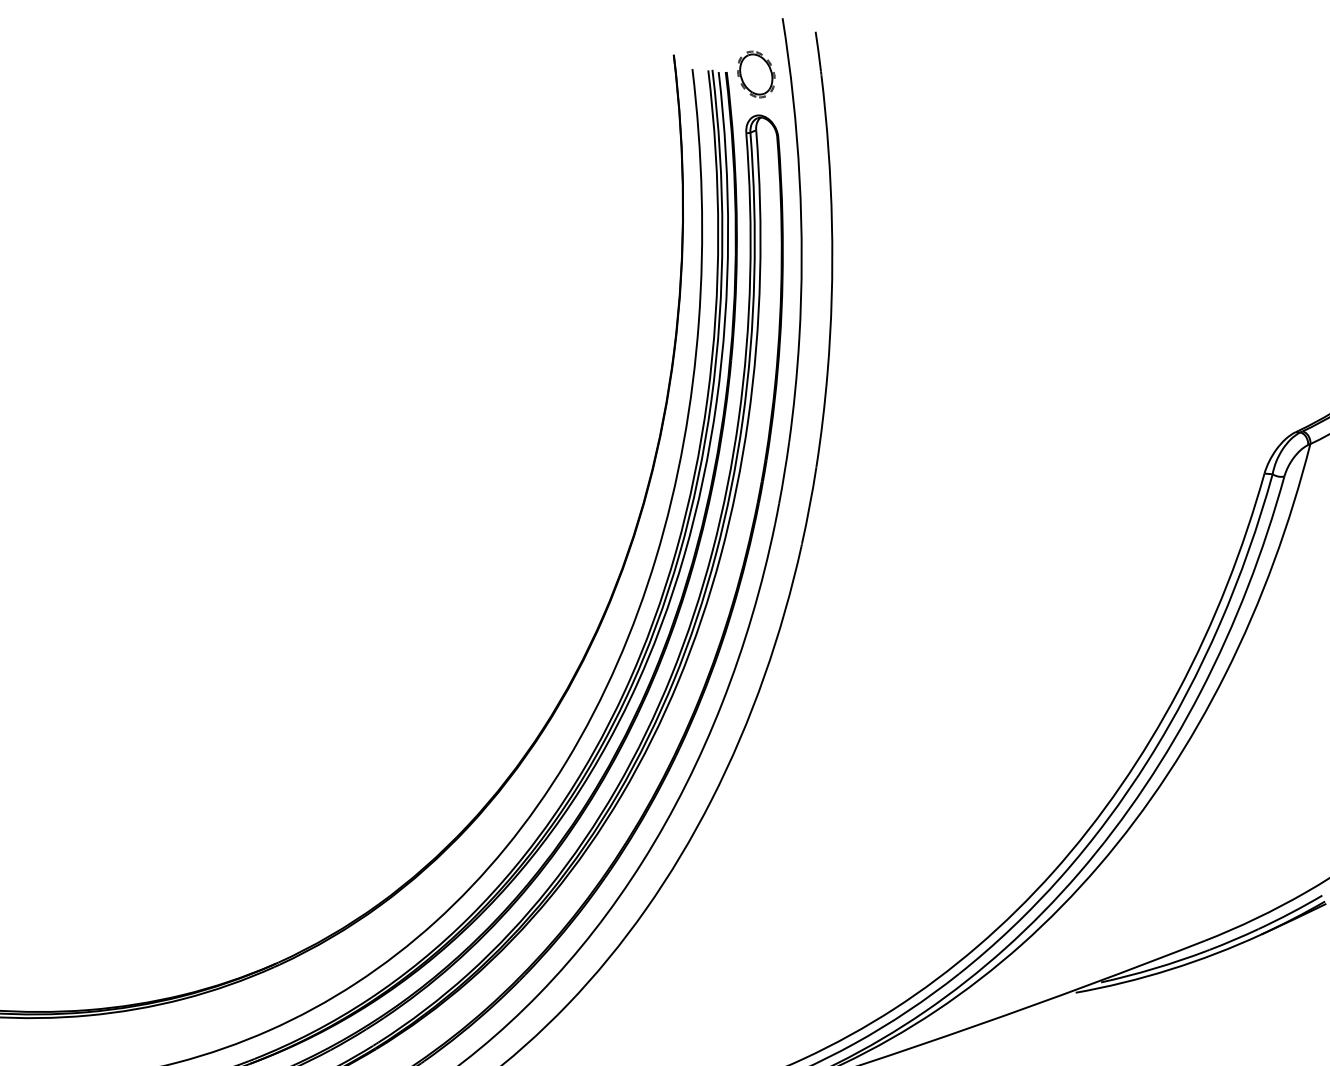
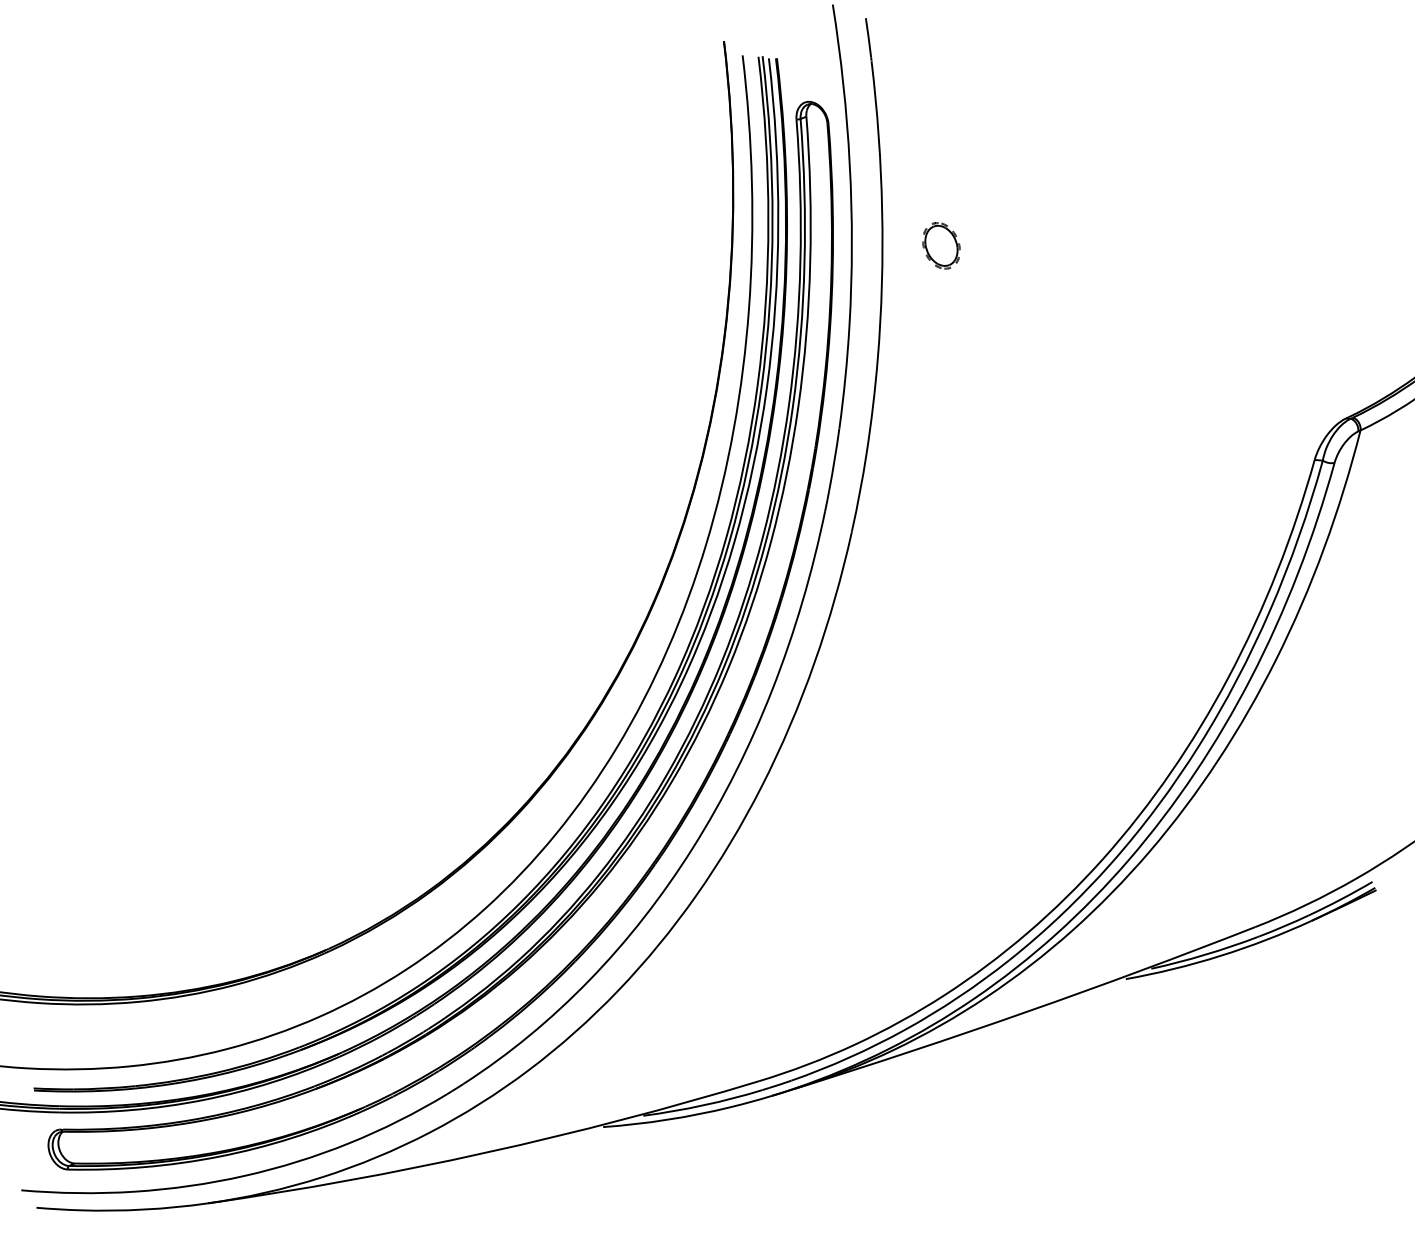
part: (756, 74) -> (941, 245), moved

